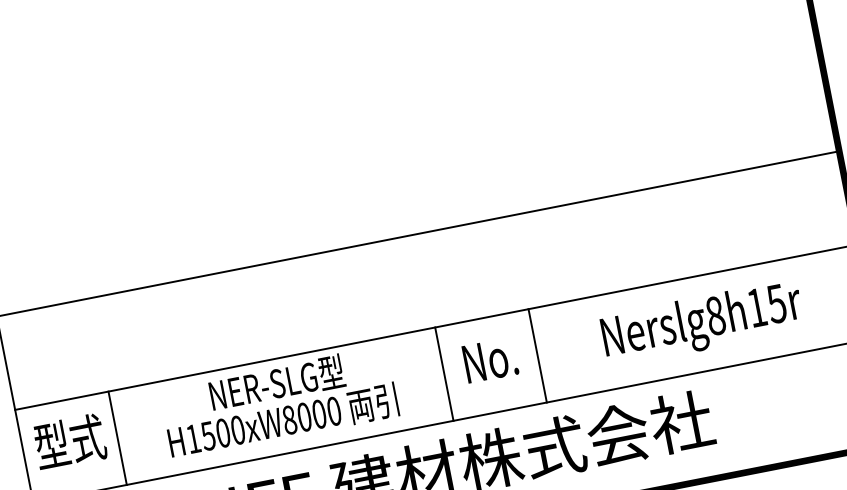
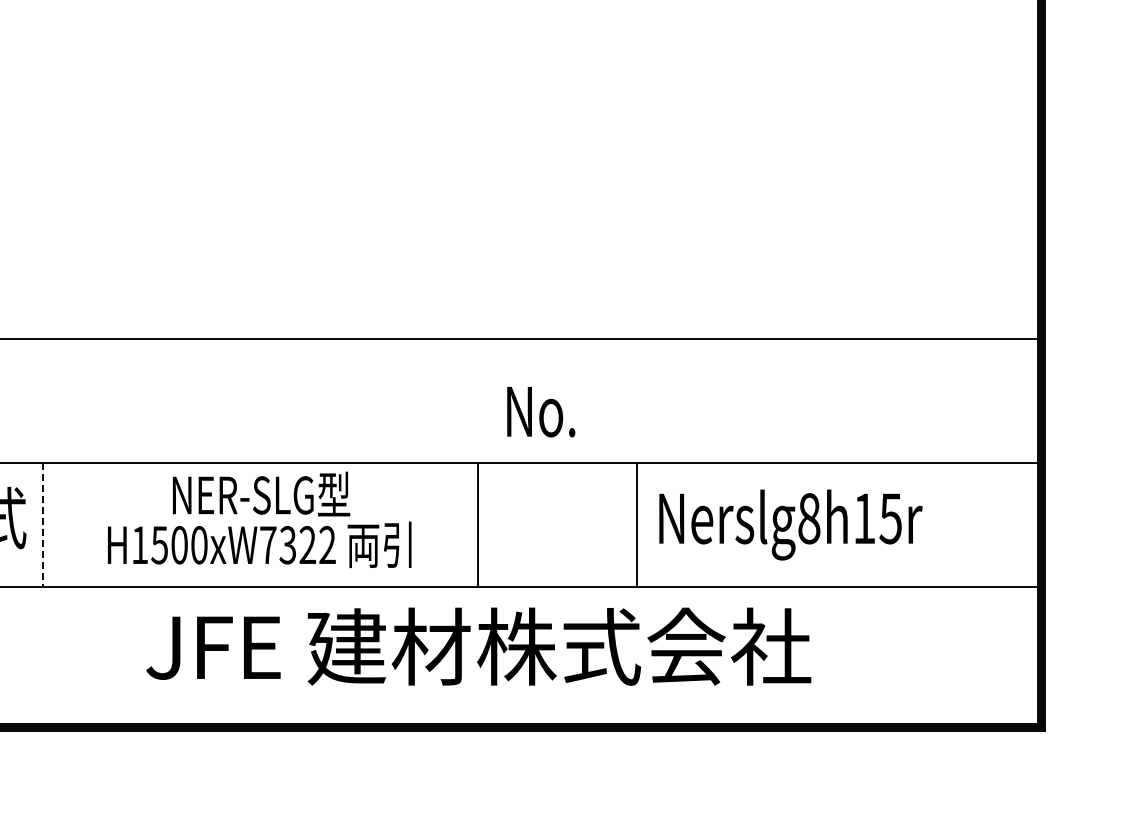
text: (702, 323) -> (790, 524), moved
line: (537, 355) -> (636, 524), moved
text: (490, 359) -> (541, 411), moved
text: (311, 416) -> (297, 545), H1500xW8000 -> H1500xW7322
line: (117, 438) -> (42, 525), solid -> dashed

